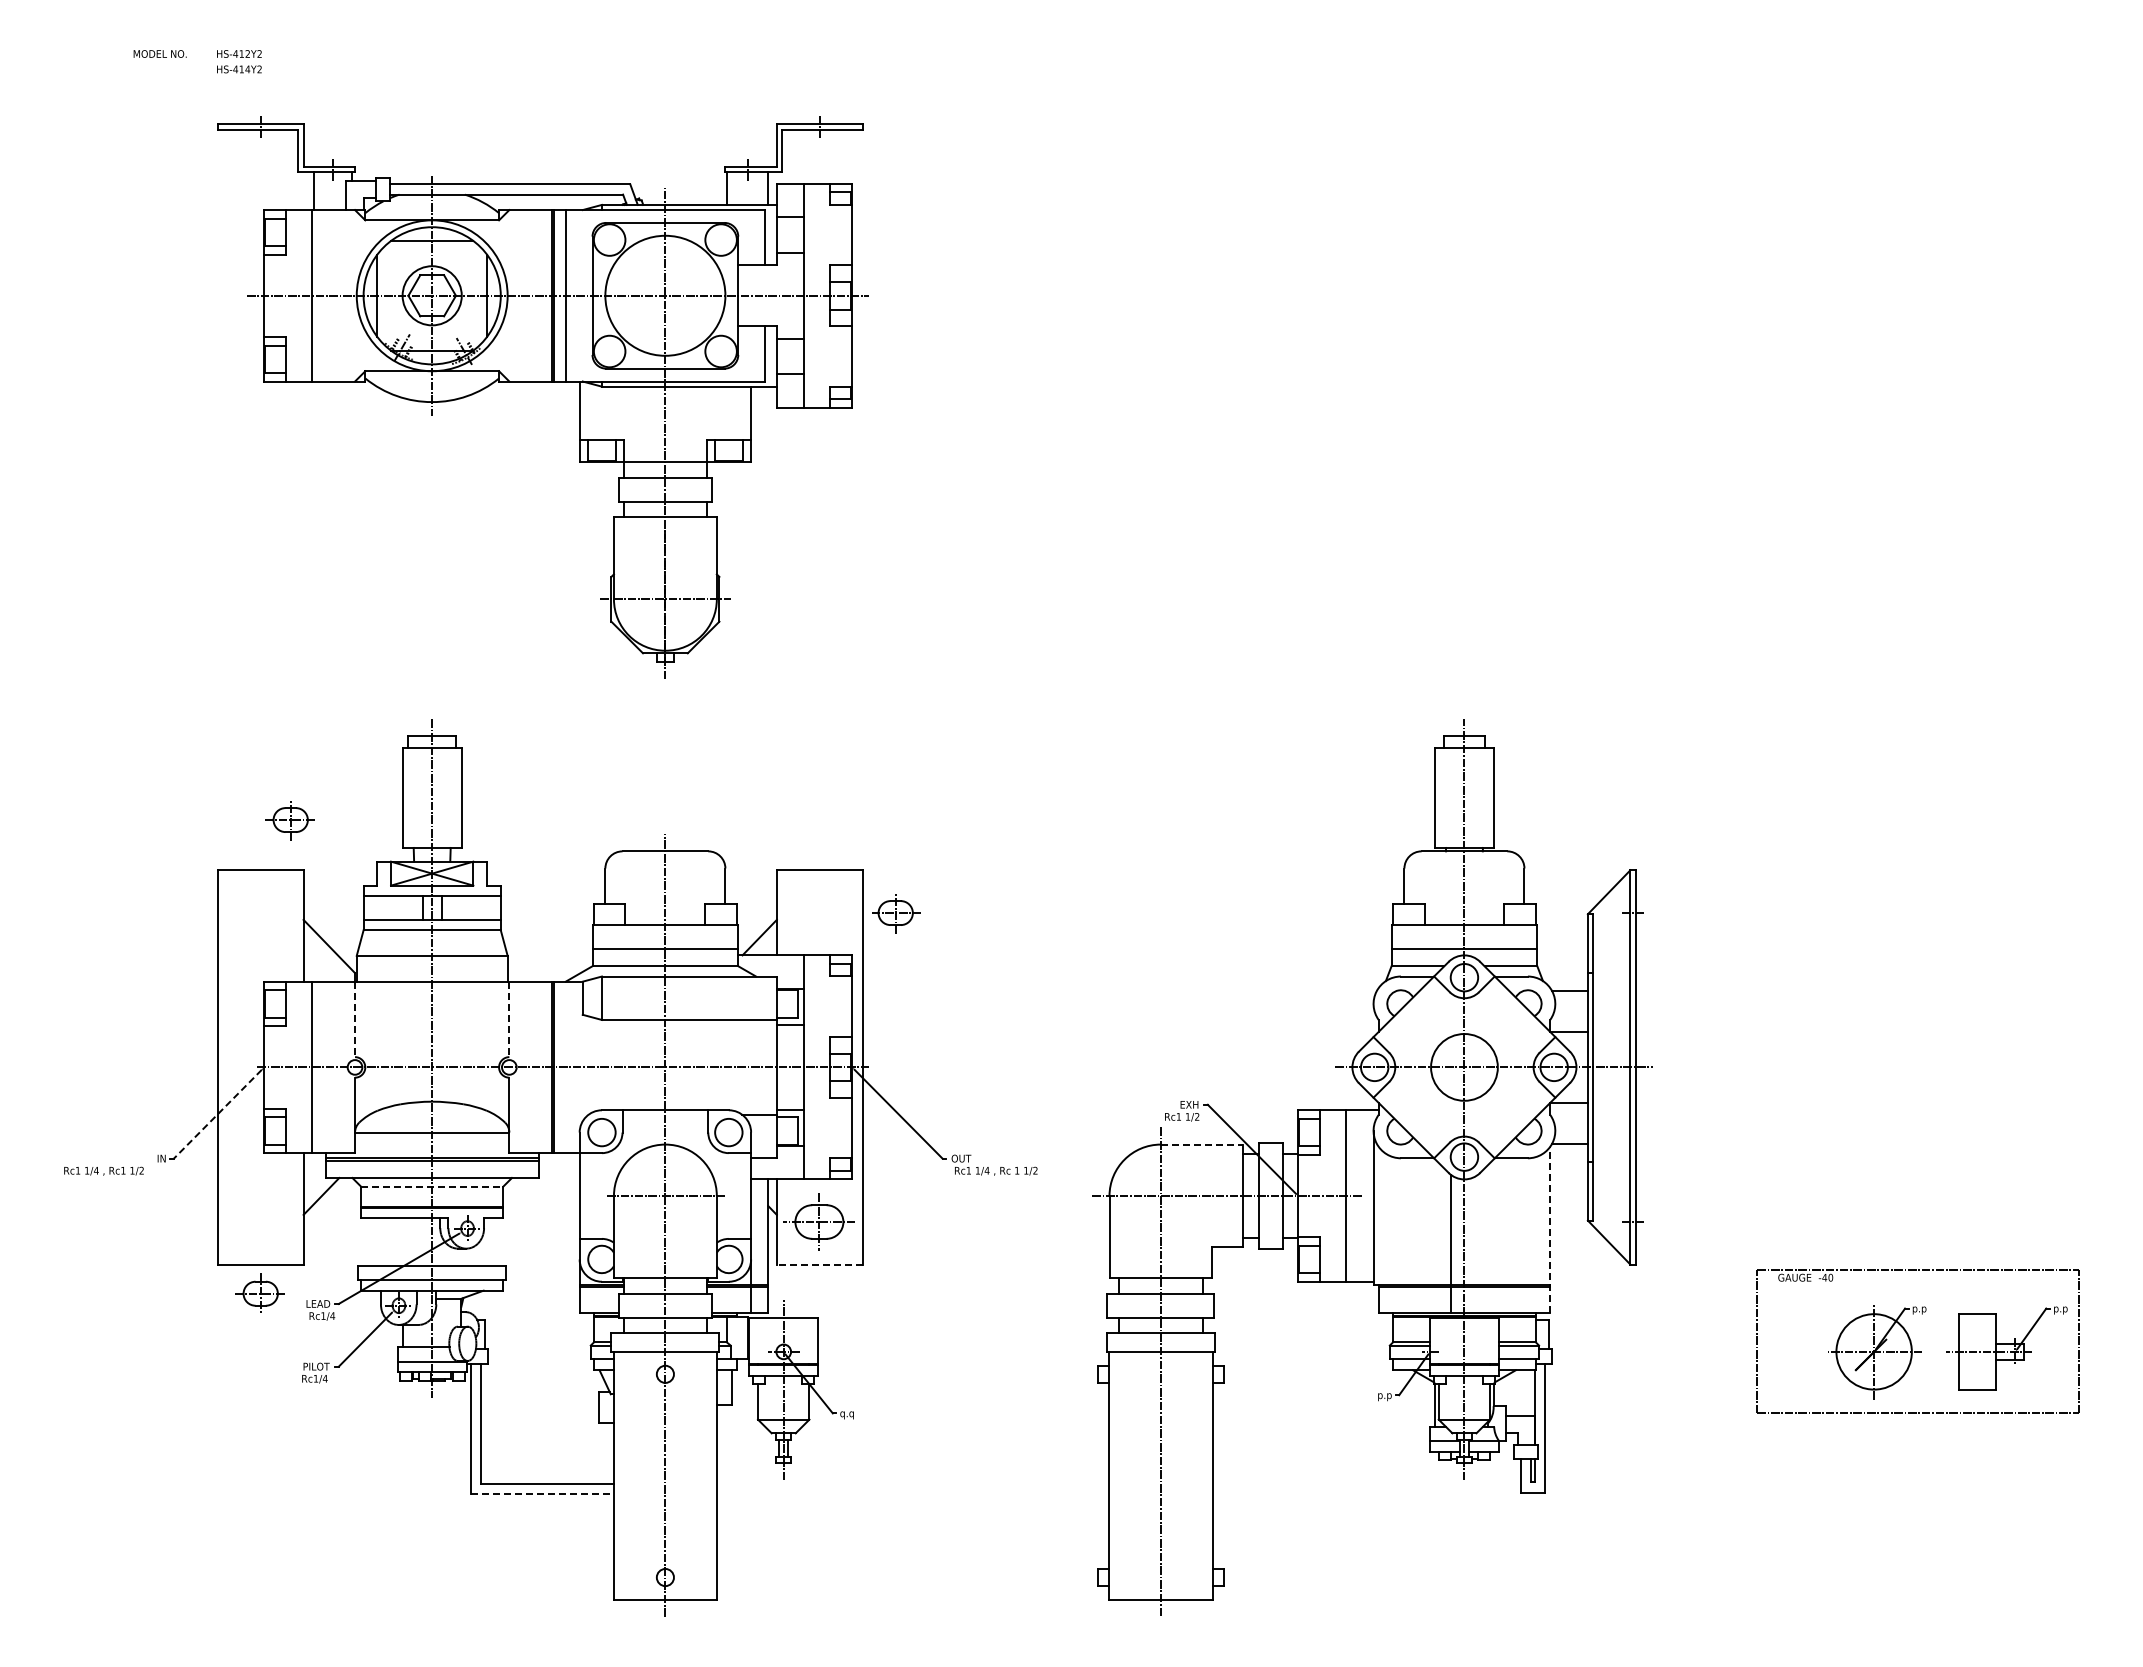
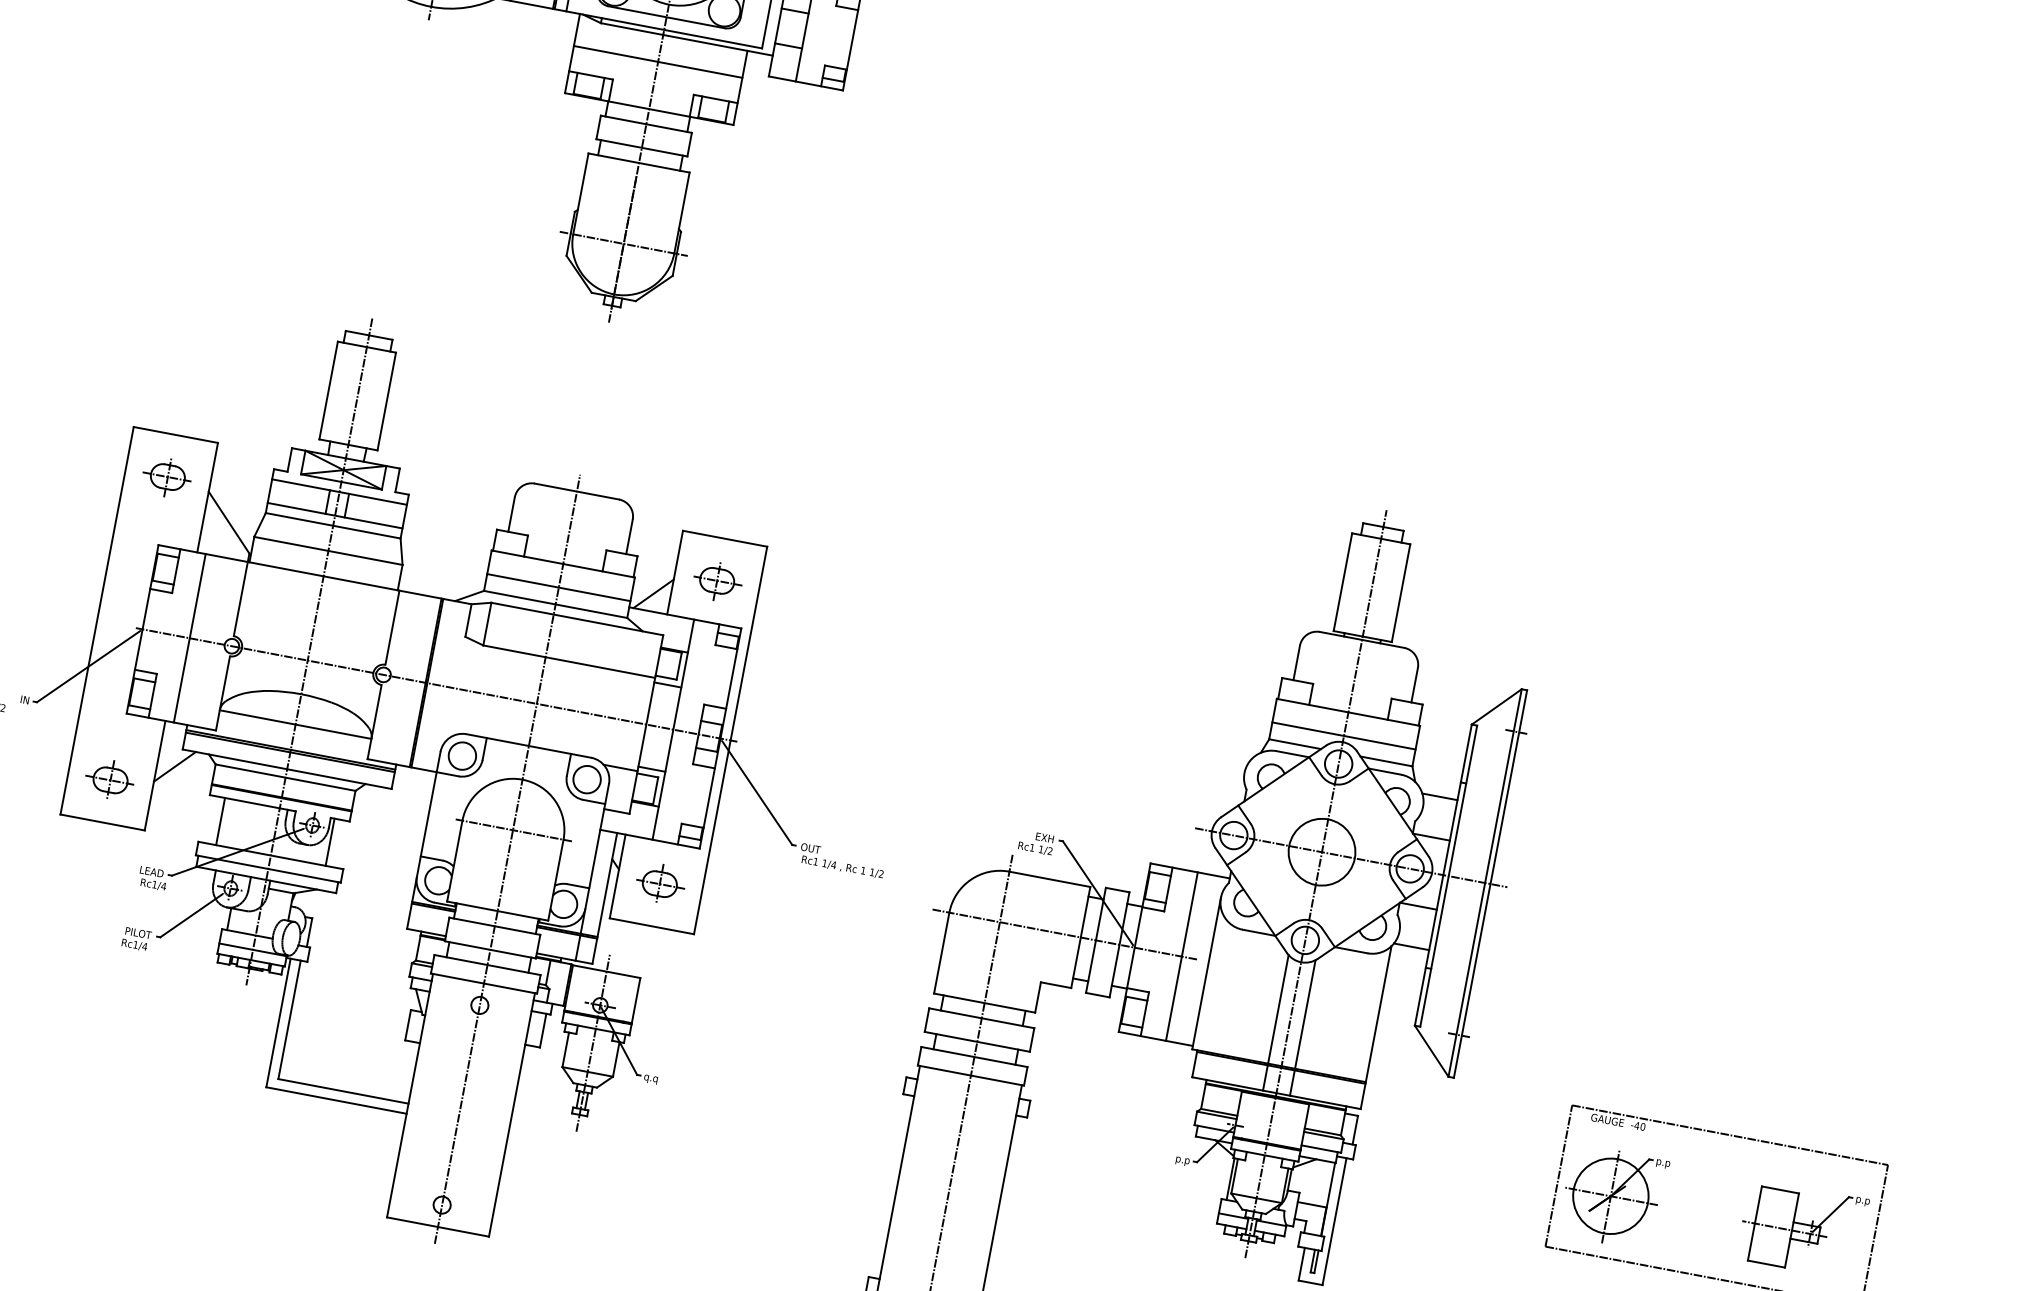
line: (665, 414) -> (658, 62), added
part: (289, 820) -> (166, 477), moved
part: (896, 913) -> (717, 581), moved
line: (355, 1019) -> (241, 599), dashed -> solid
line: (509, 1019) -> (392, 627), dashed -> solid
line: (217, 1114) -> (88, 666), dashed -> solid
line: (1202, 1144) -> (1050, 879), dashed -> solid
line: (432, 1186) -> (285, 777), dashed -> solid
part: (820, 1220) -> (660, 883), size x0.71
line: (1550, 1229) -> (1376, 1027), dashed -> solid
line: (376, 1241) -> (220, 821), added
line: (487, 1241) -> (329, 841), added
line: (1478, 1243) -> (1303, 1027), added
line: (819, 1264) -> (651, 926), dashed -> solid
part: (259, 1292) -> (109, 778), moved
part: (1877, 1352) -> (1614, 1197), moved
line: (542, 1494) -> (336, 1100), dashed -> solid

